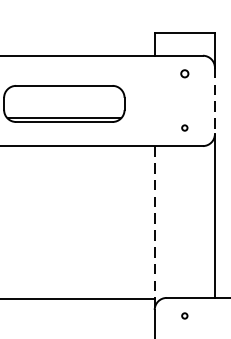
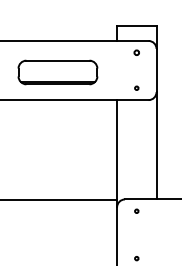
line: (214, 100) -> (156, 70), dashed -> solid
line: (155, 227) -> (117, 153), dashed -> solid

